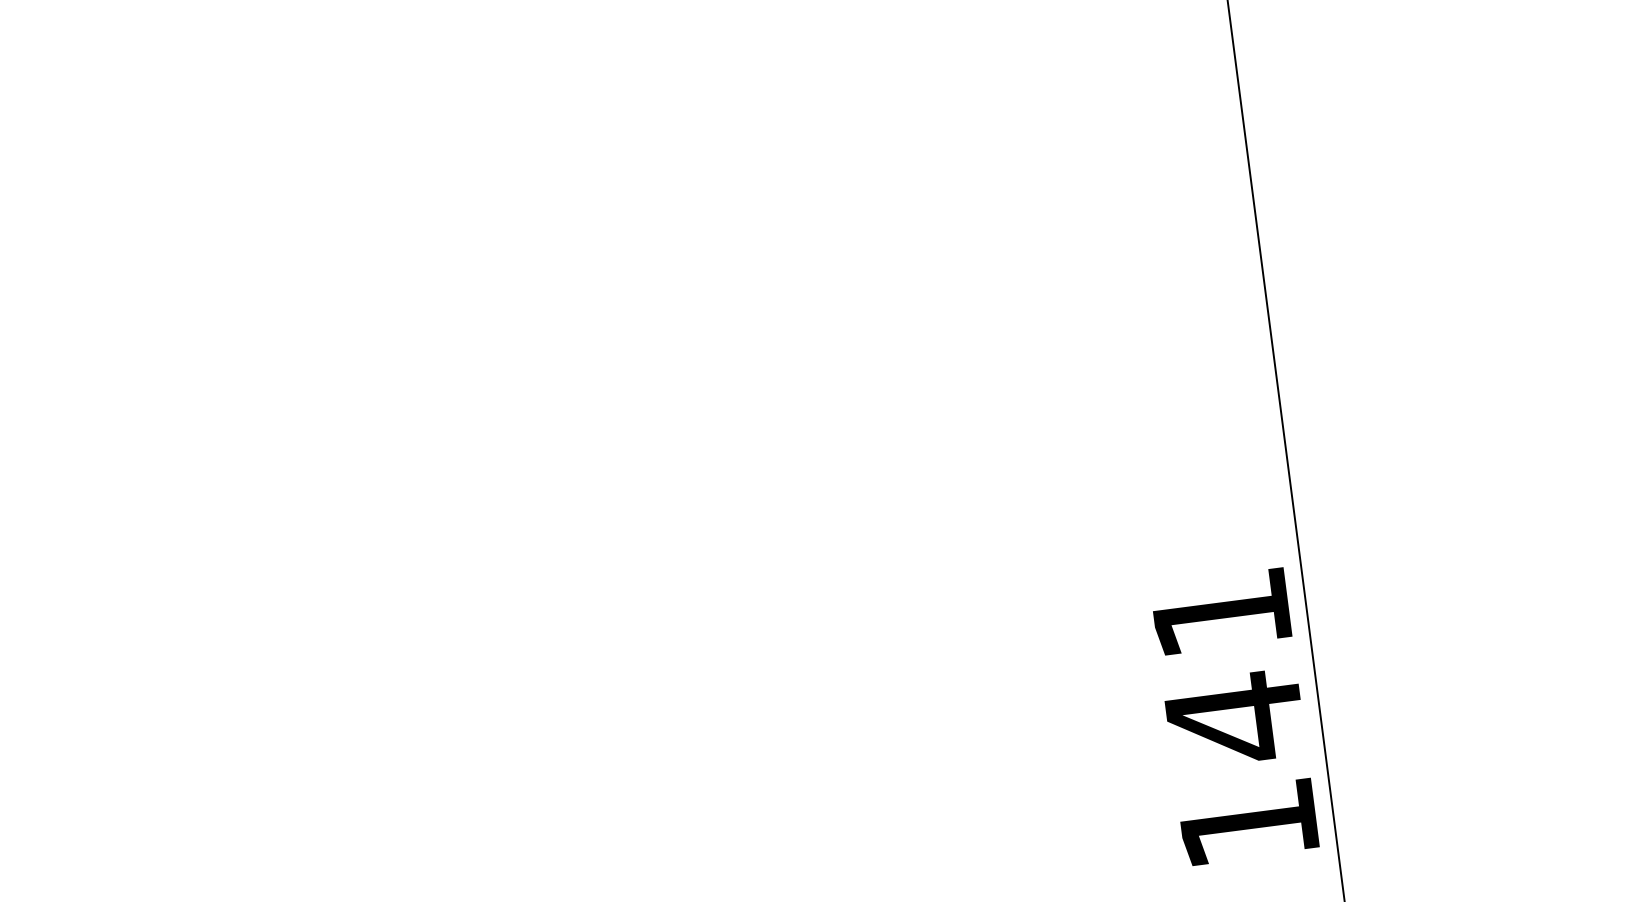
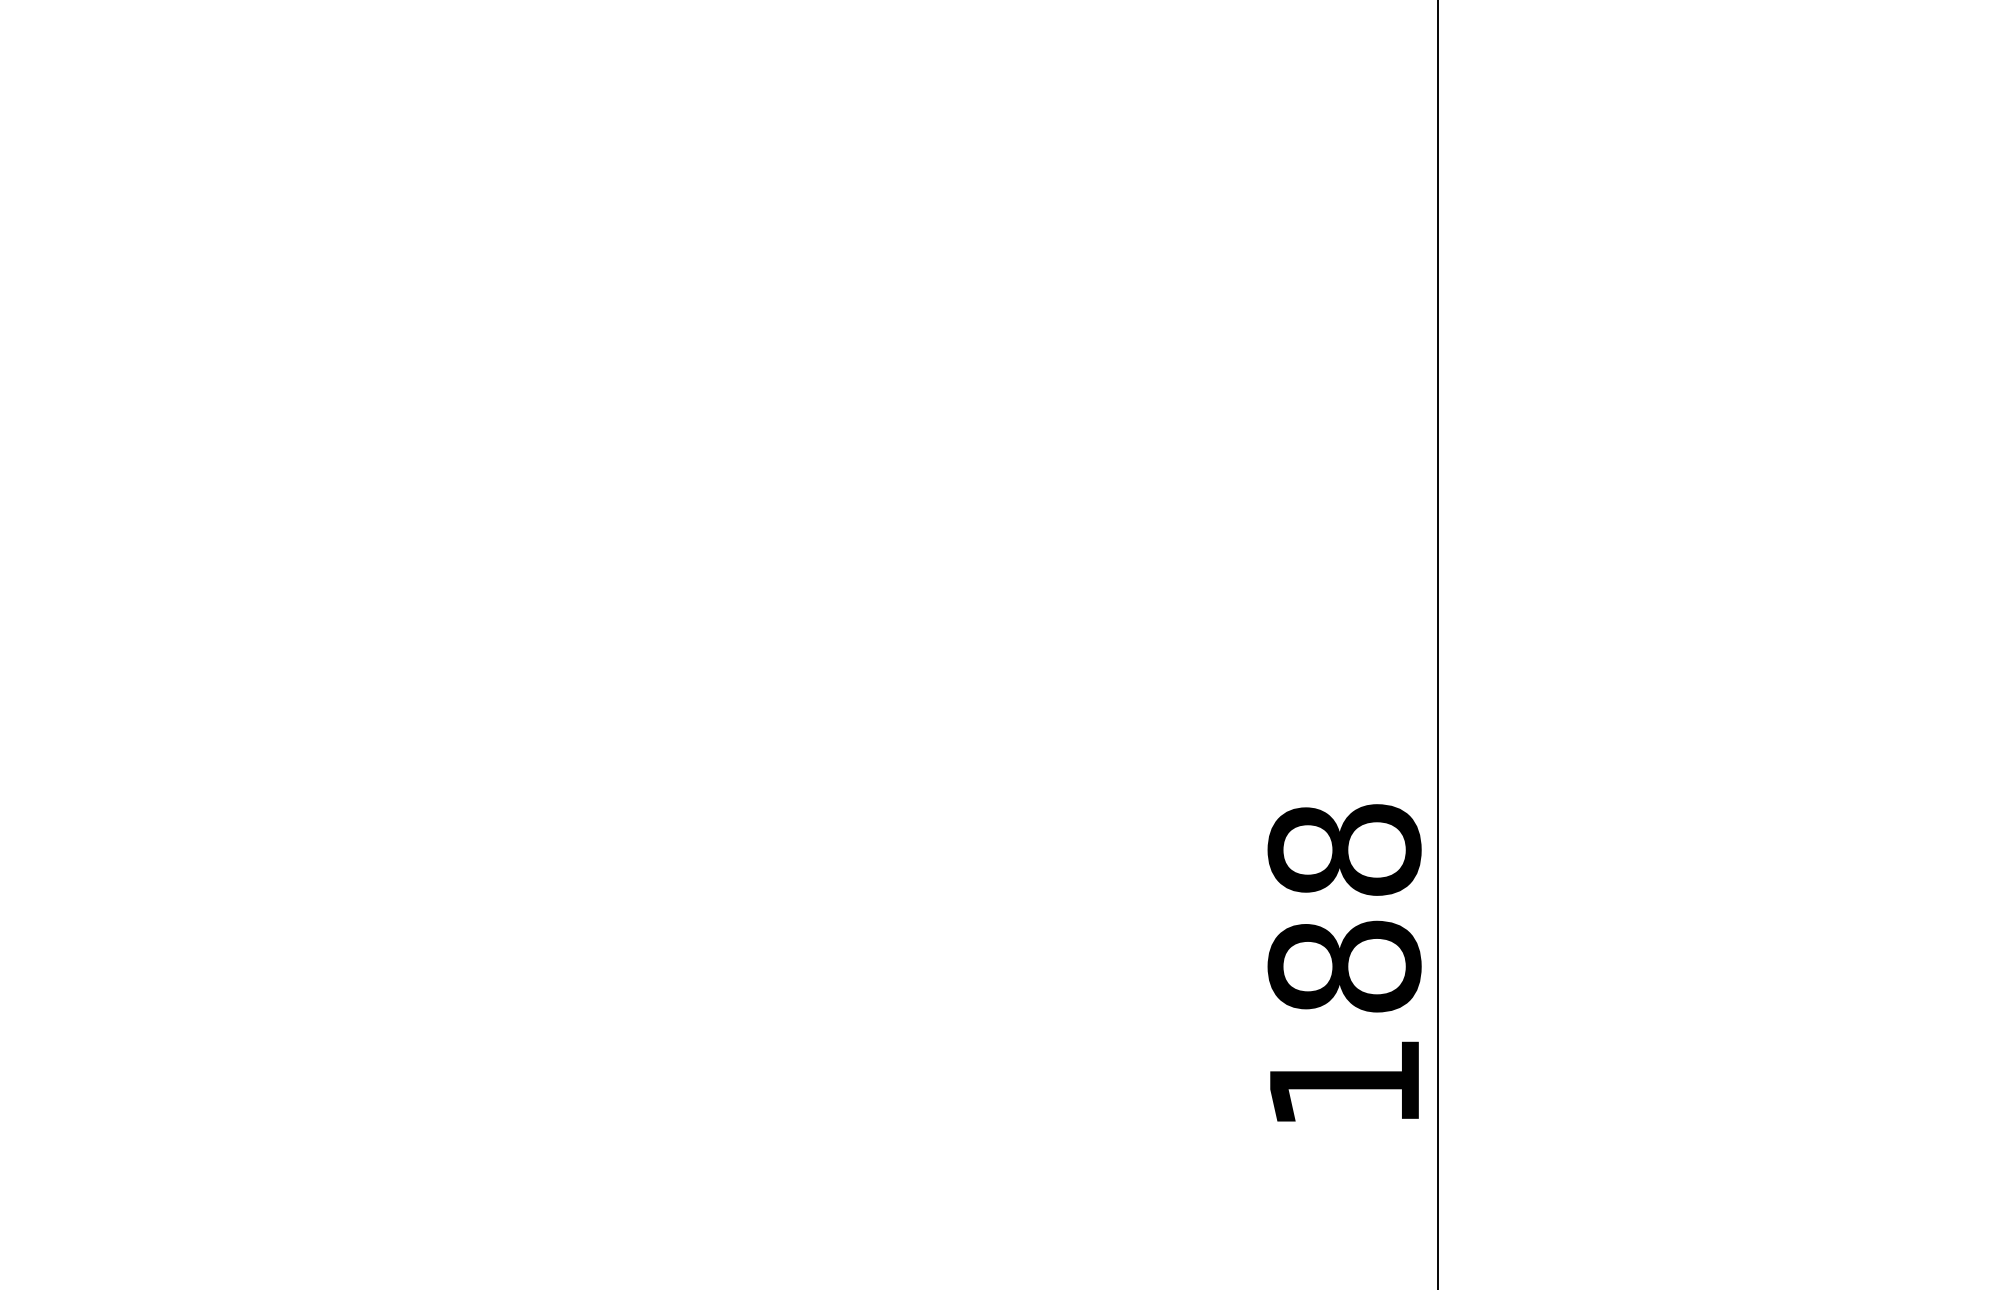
text: (1228, 666) -> (1344, 909), 141 -> 188

